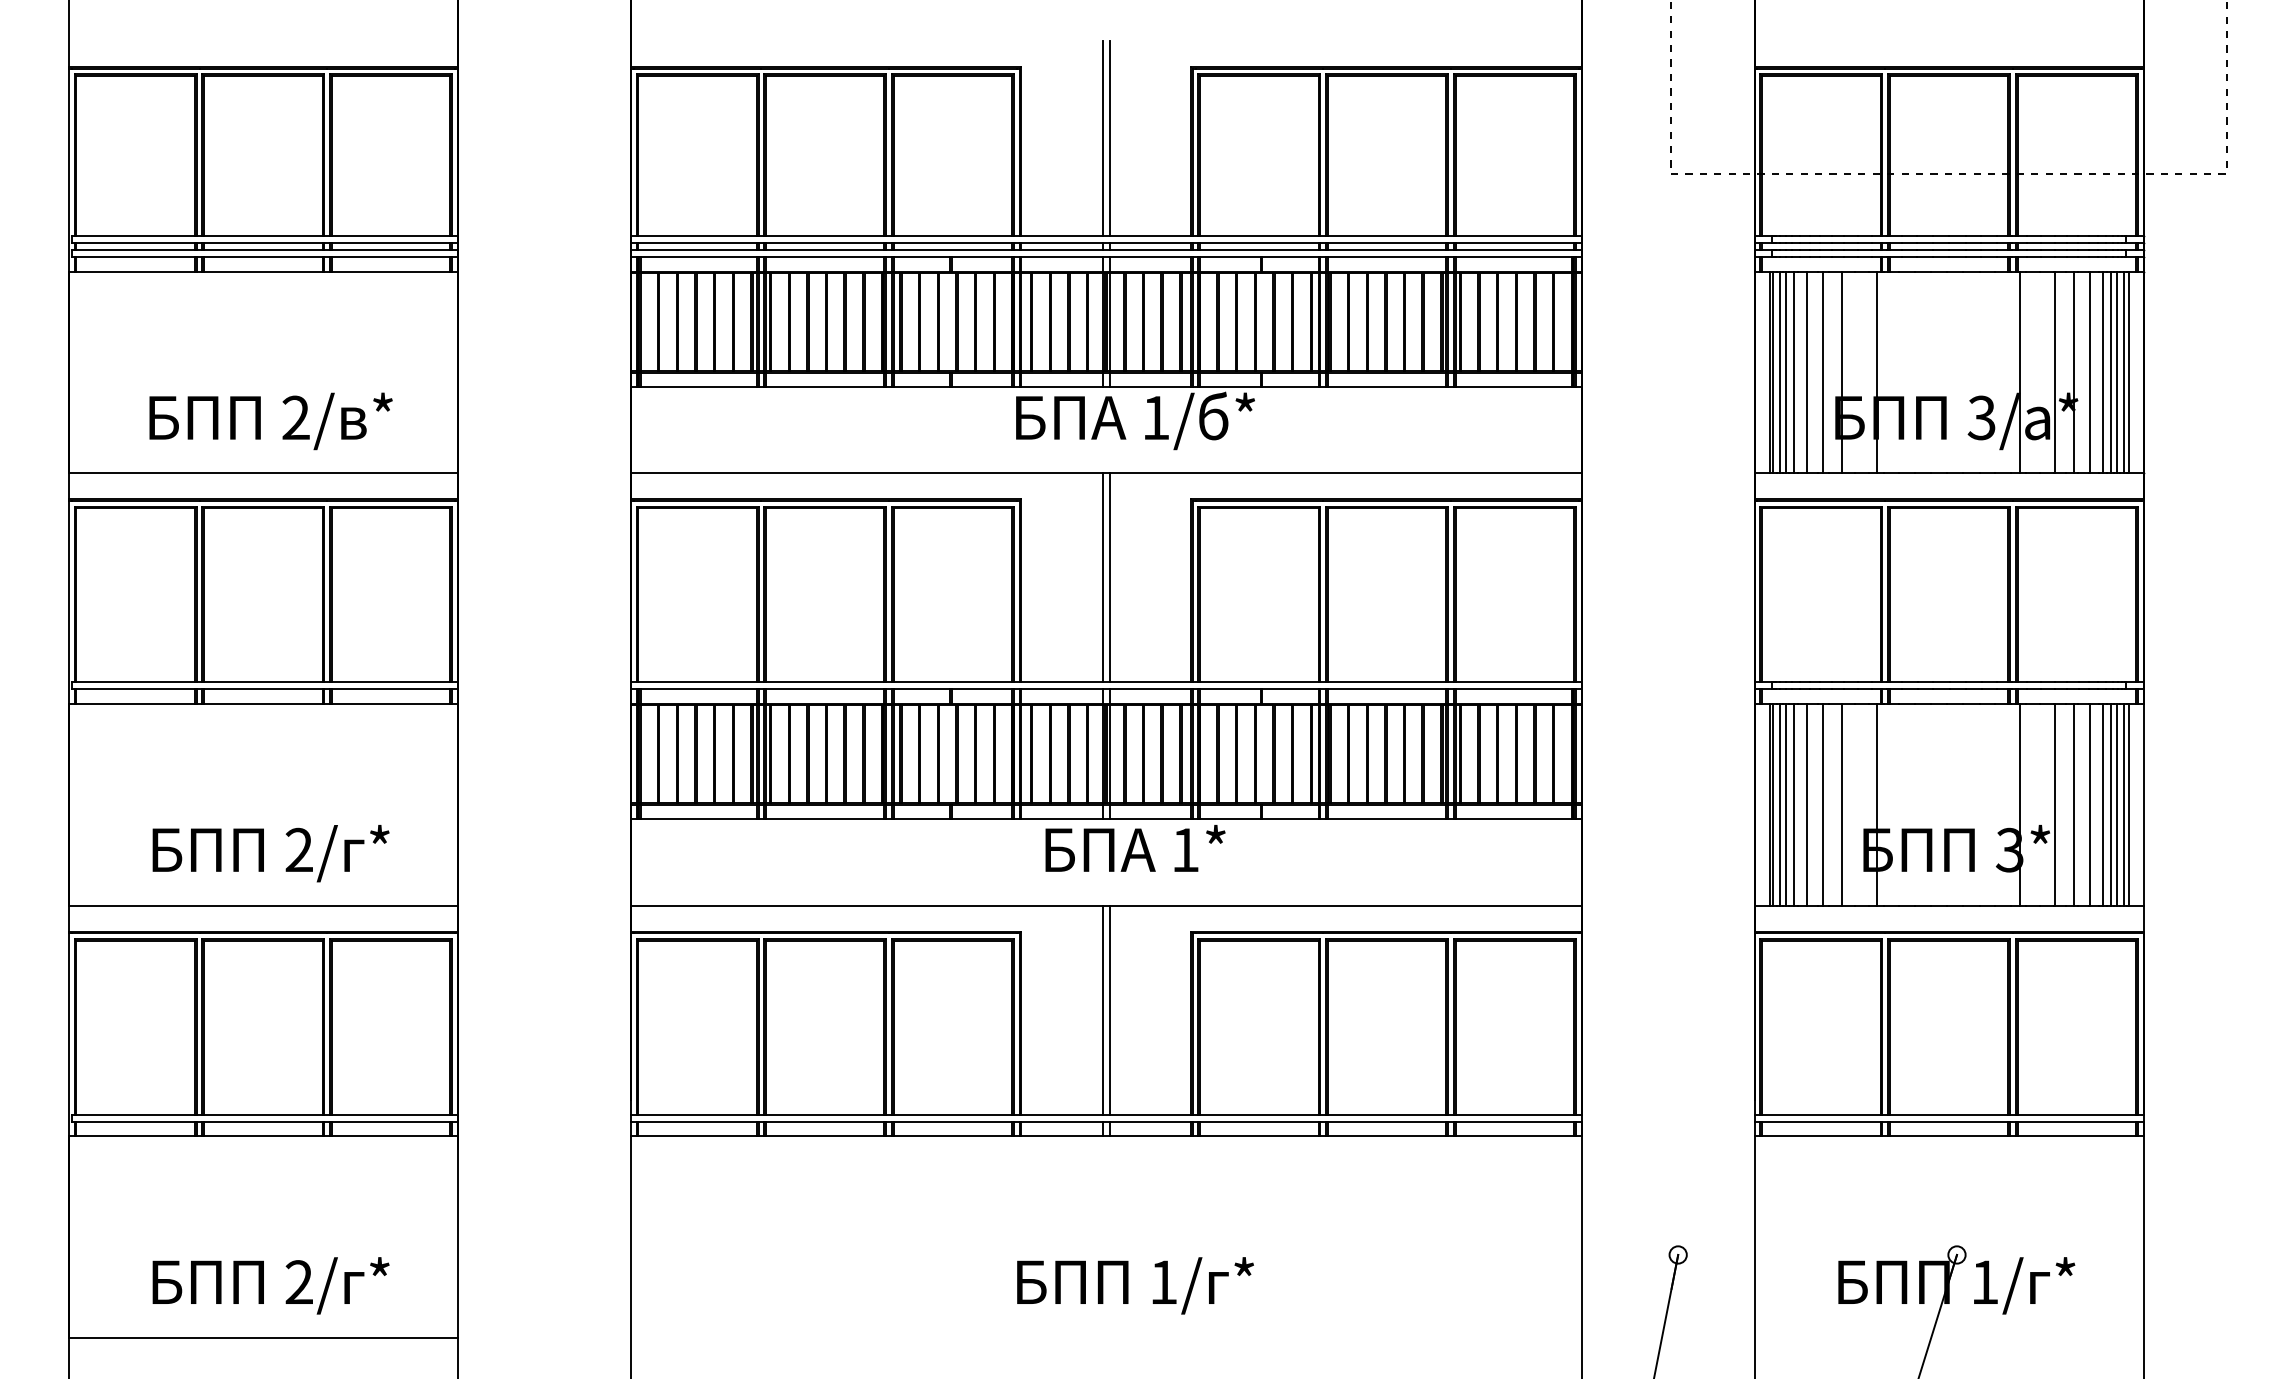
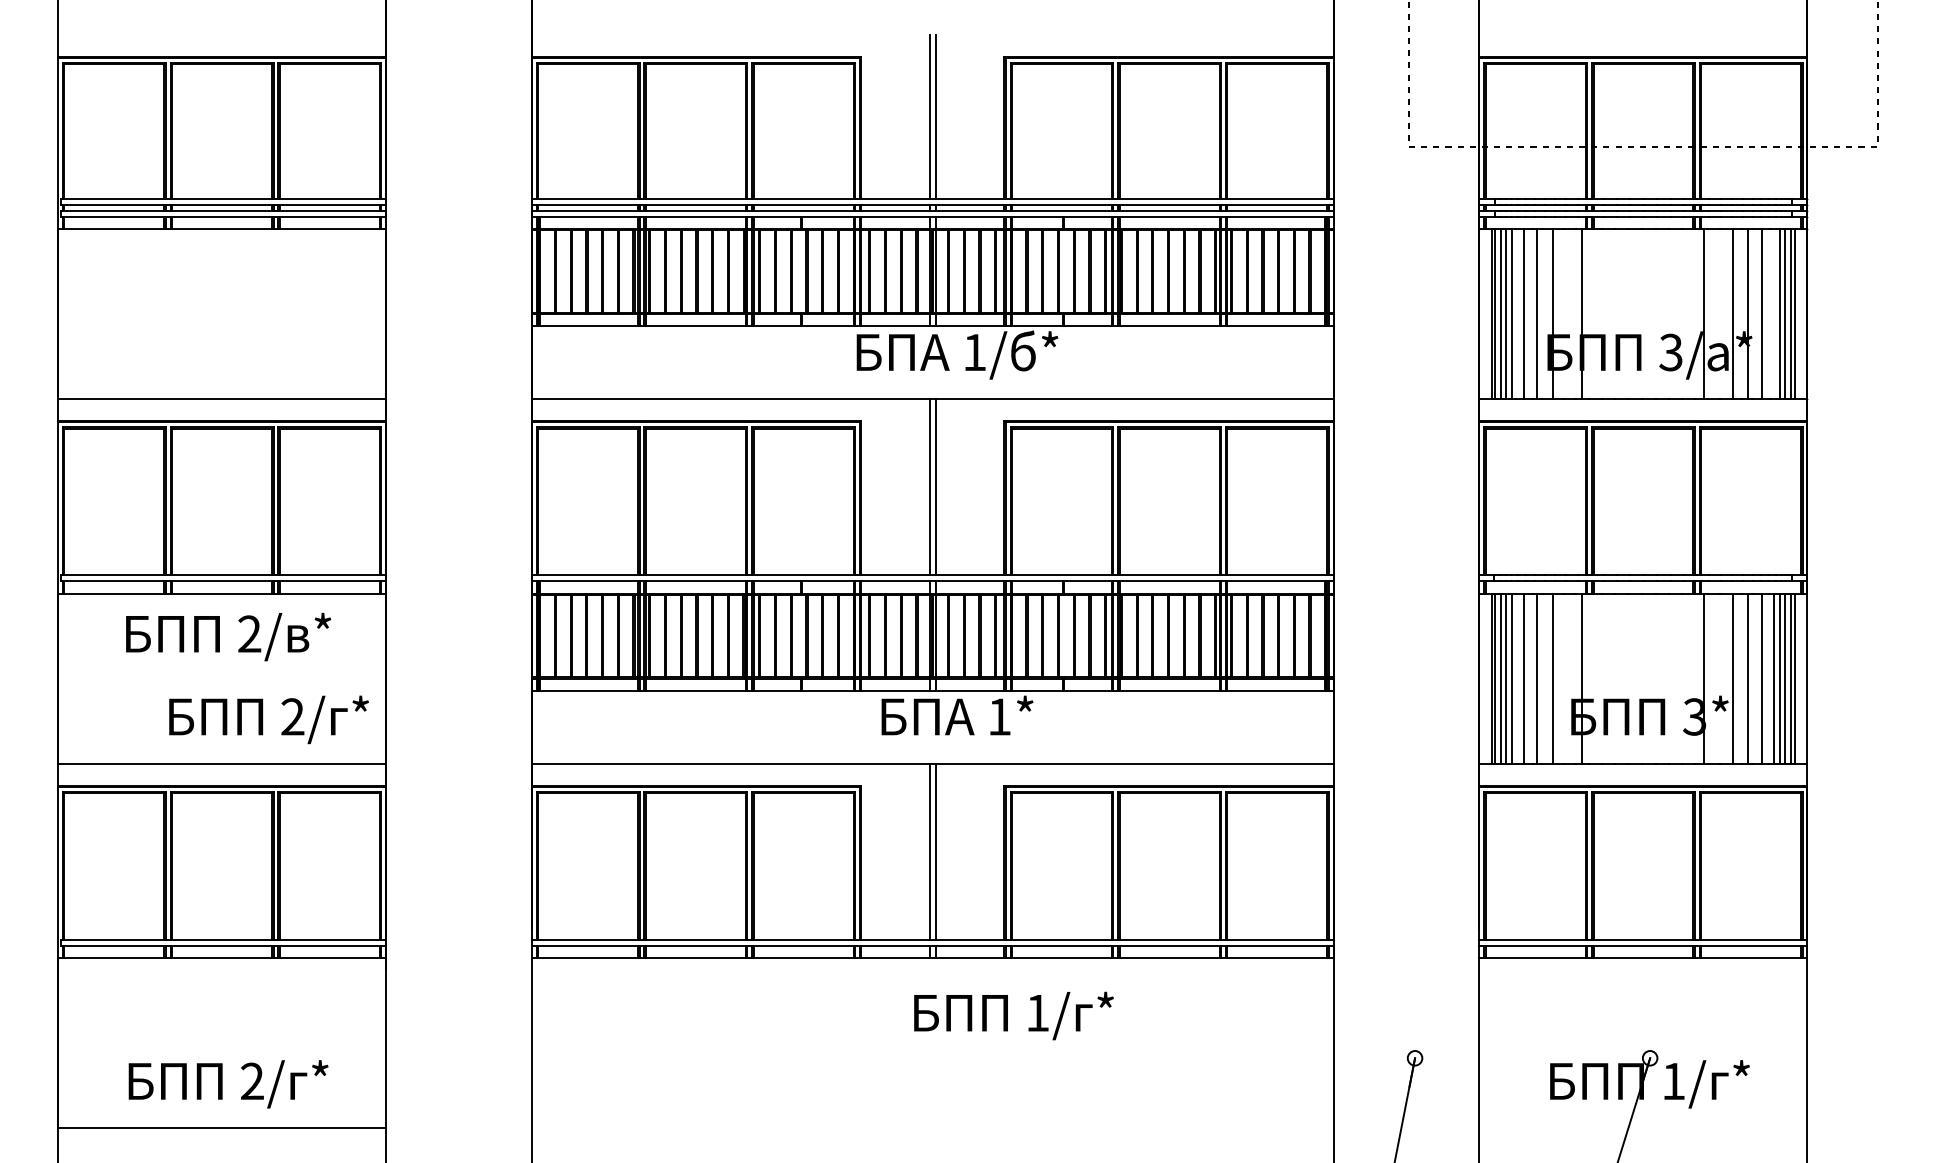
line: (2103, 372) -> (1773, 314), removed
text: (270, 421) -> (228, 637), moved
text: (270, 853) -> (268, 719), moved
text: (1135, 1285) -> (1013, 1015), moved

